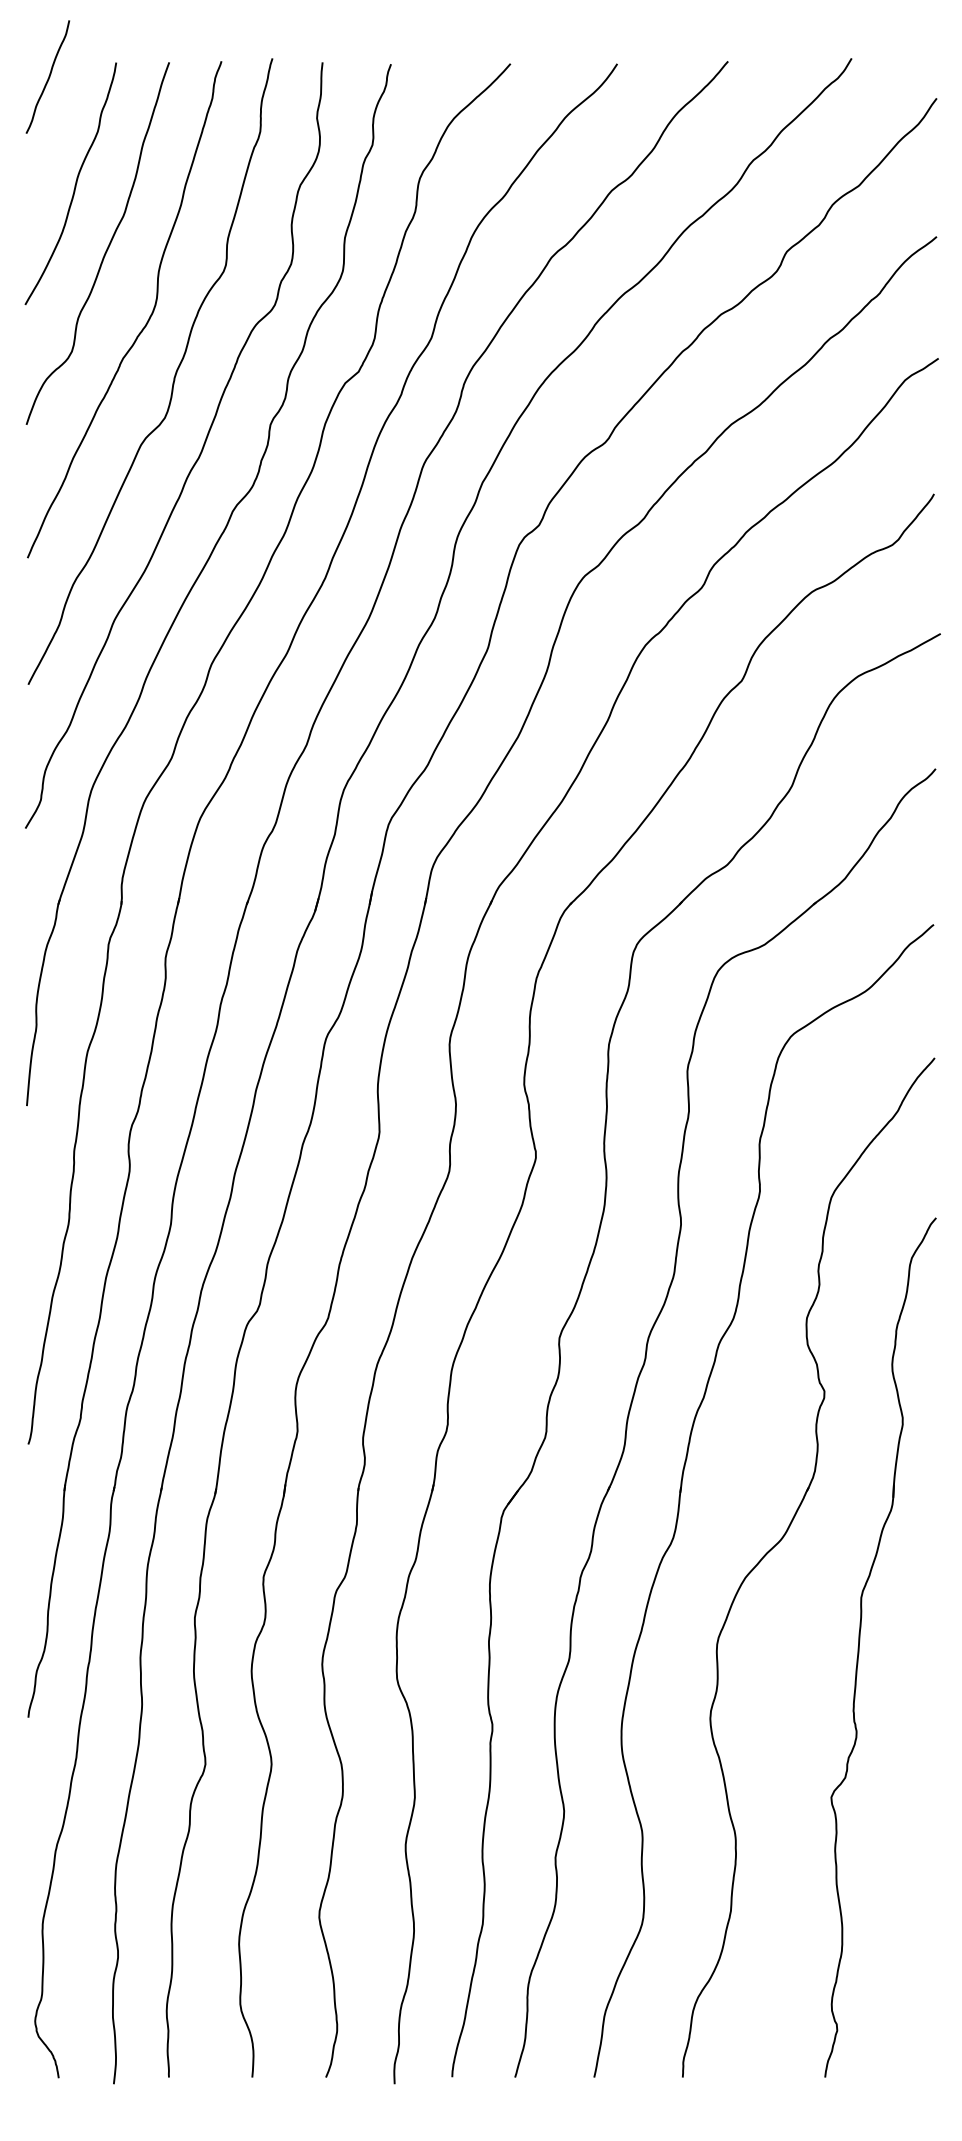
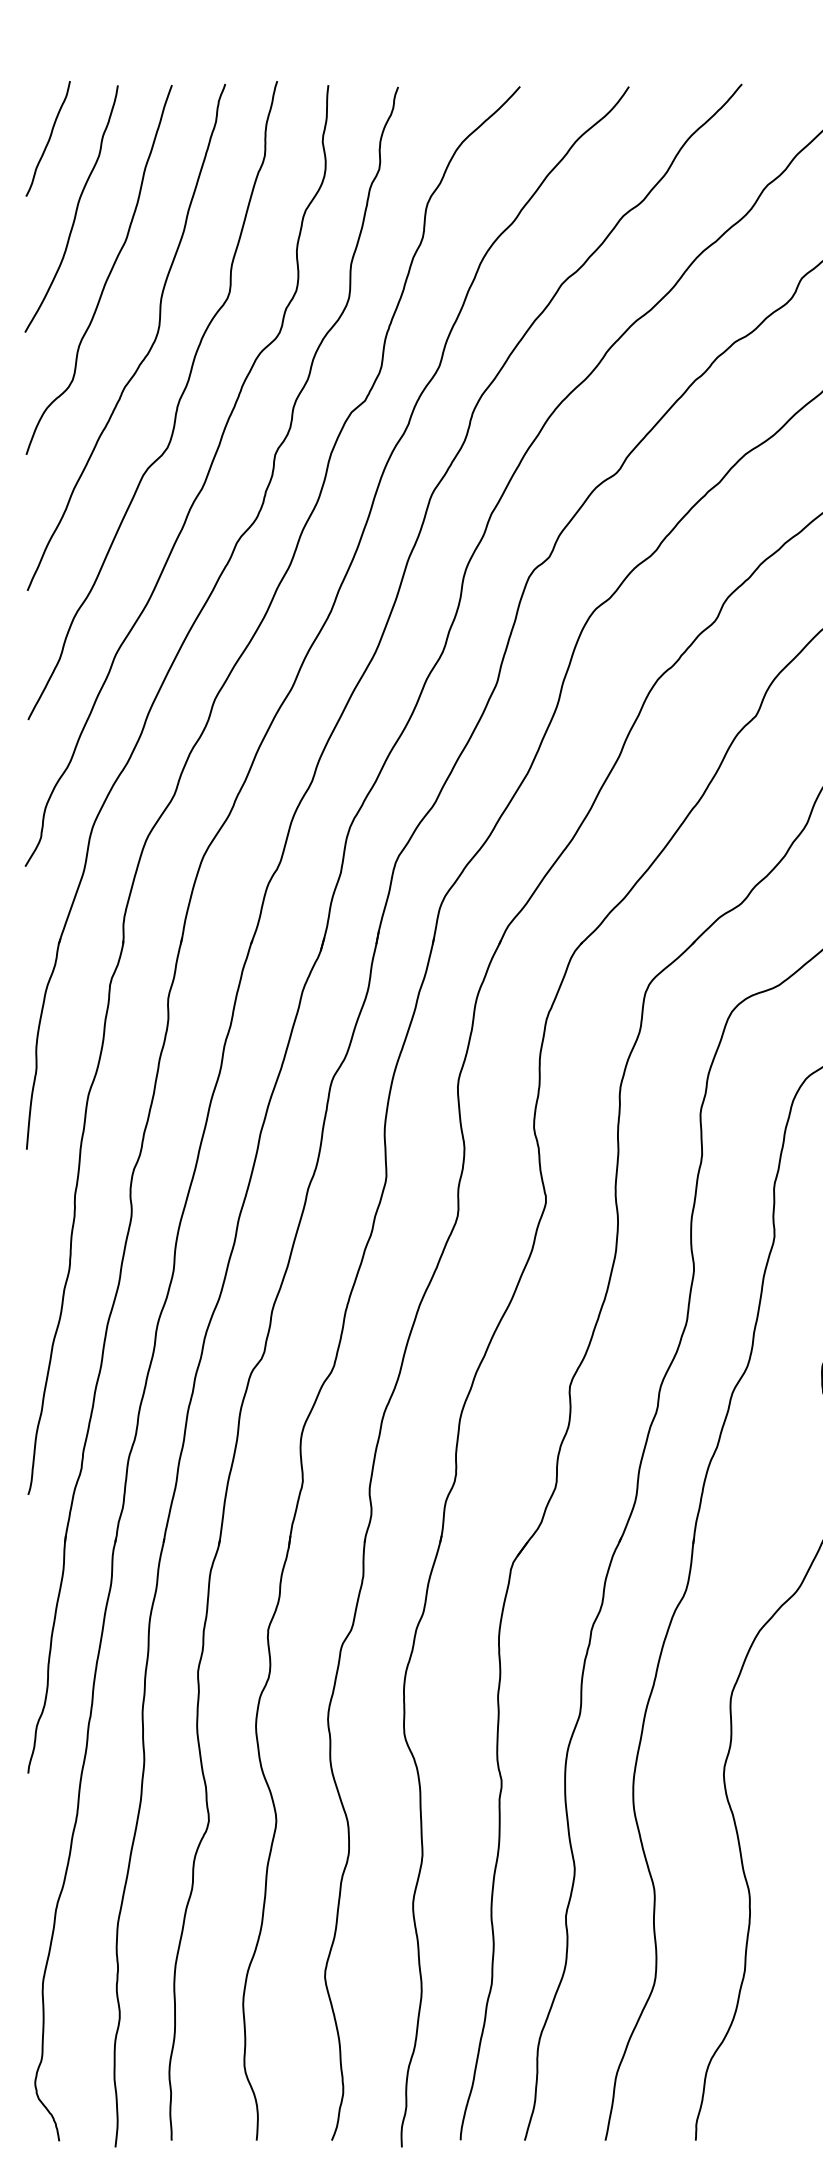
curve: (48, 76) -> (48, 138), moved

